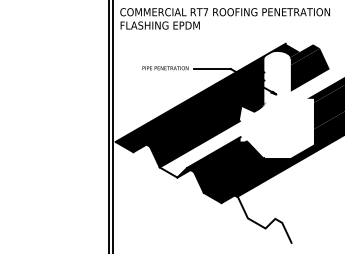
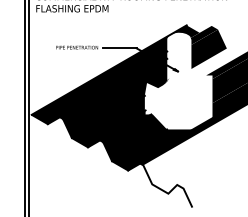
fill: (199, 149) -> (108, 121), added

